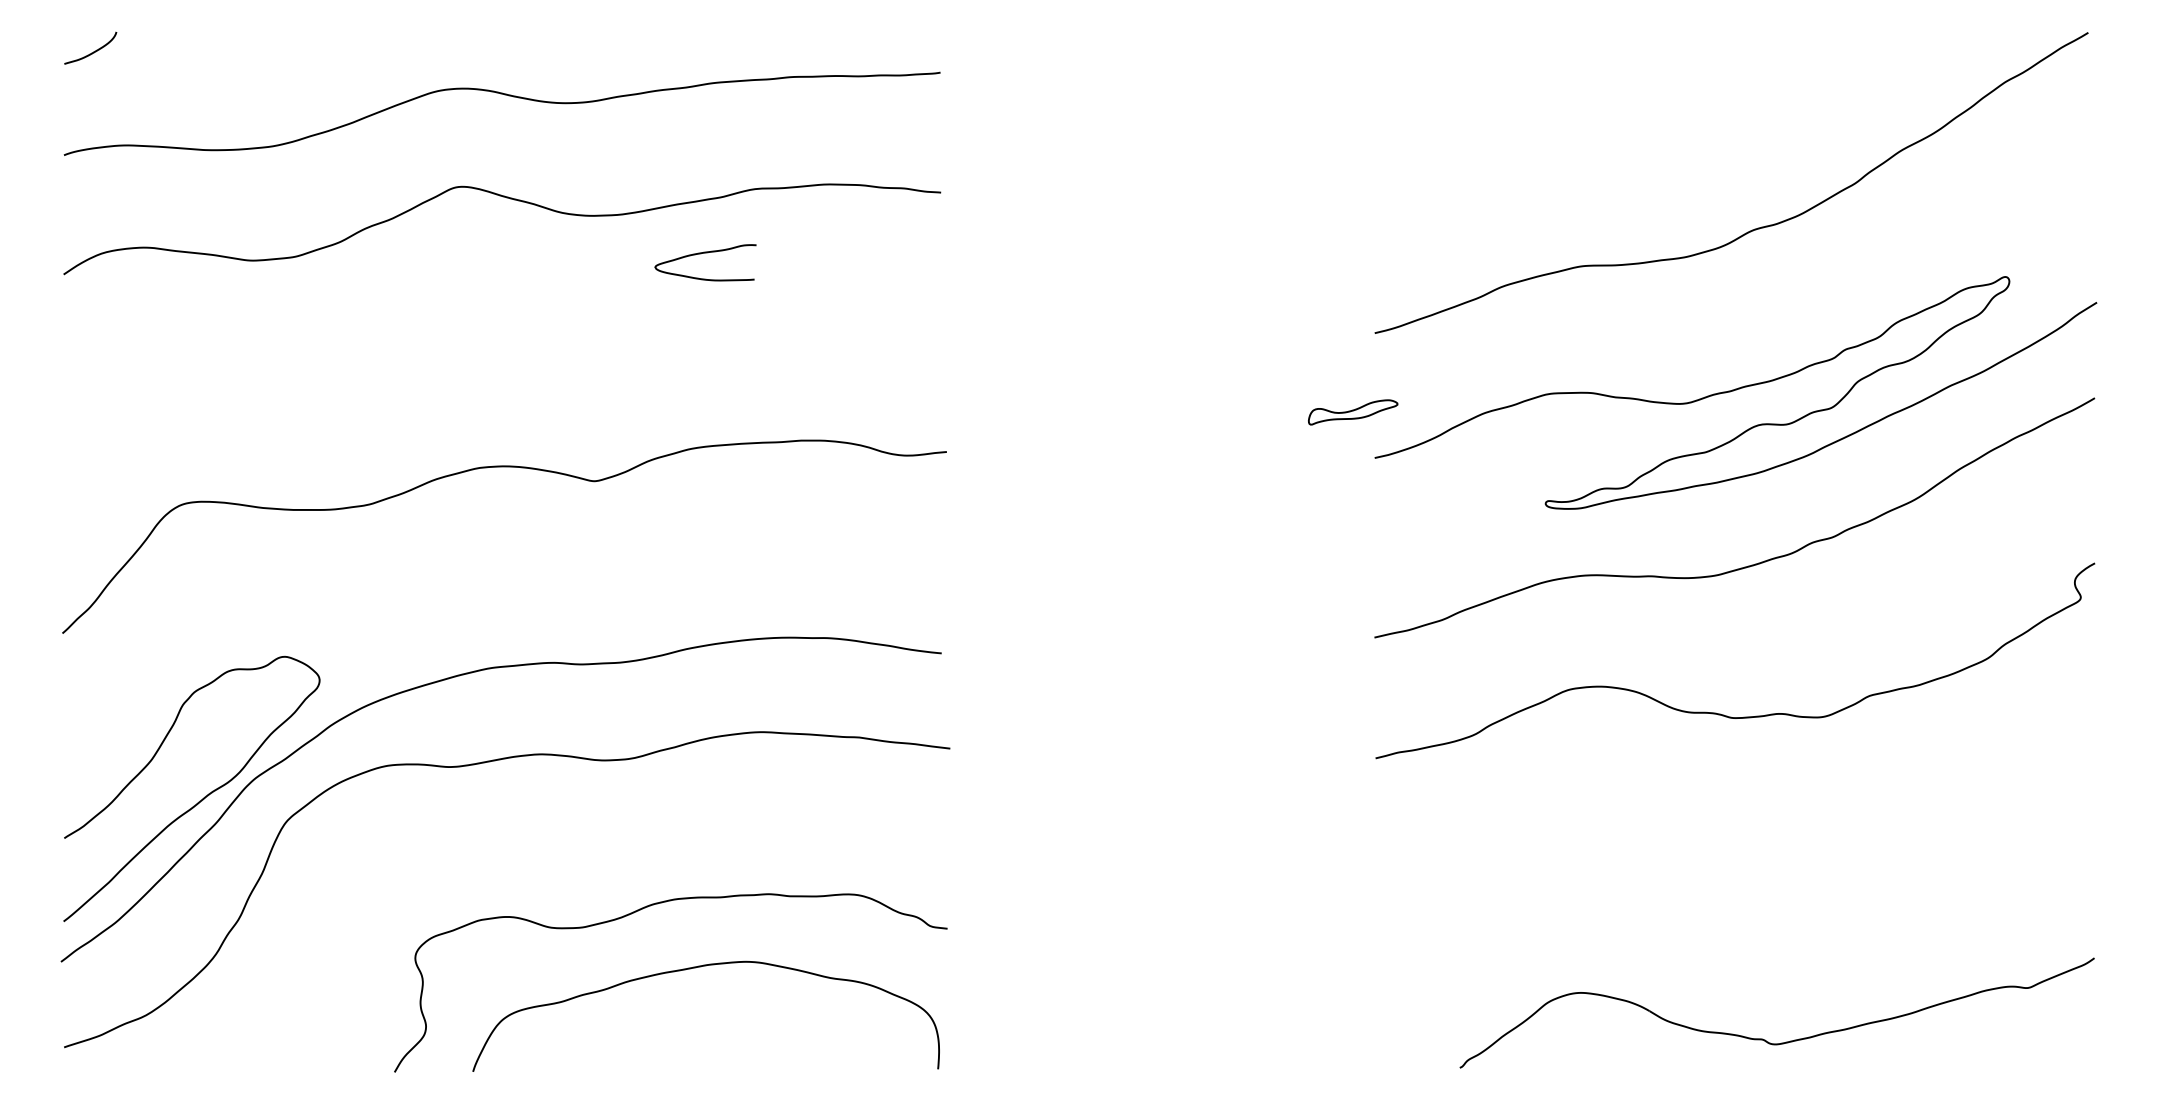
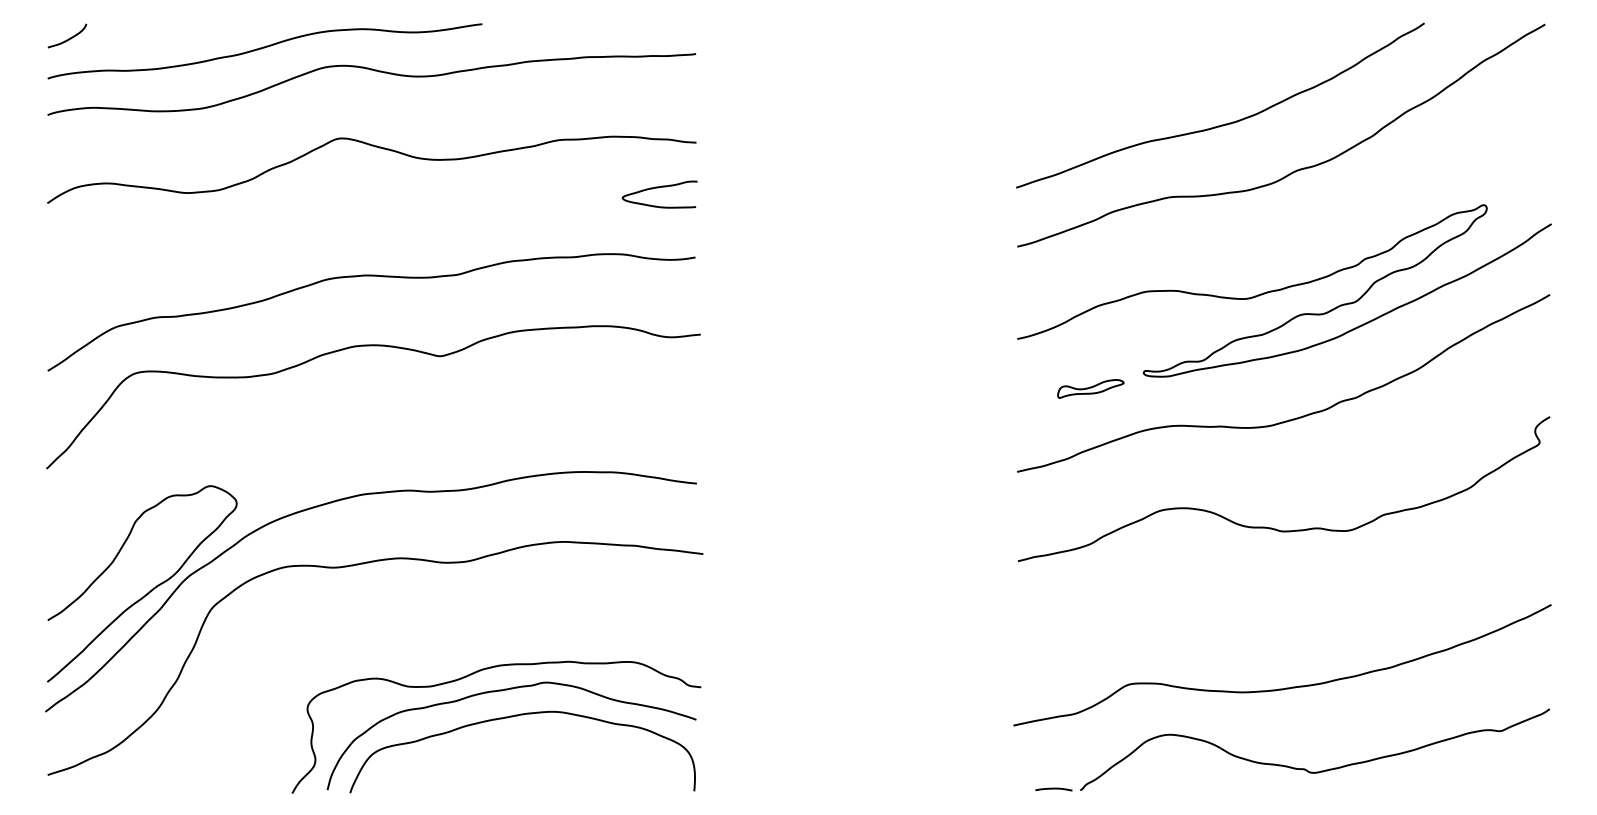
curve: (355, 65) -> (263, 48), added
curve: (1654, 167) -> (1224, 124), added
curve: (701, 254) -> (656, 188), moved
curve: (502, 373) -> (372, 276), added
part: (1353, 412) -> (1091, 389), moved
curve: (1737, 929) -> (1285, 687), added
curve: (681, 933) -> (504, 690), added
curve: (1424, 1066) -> (1054, 789), added

